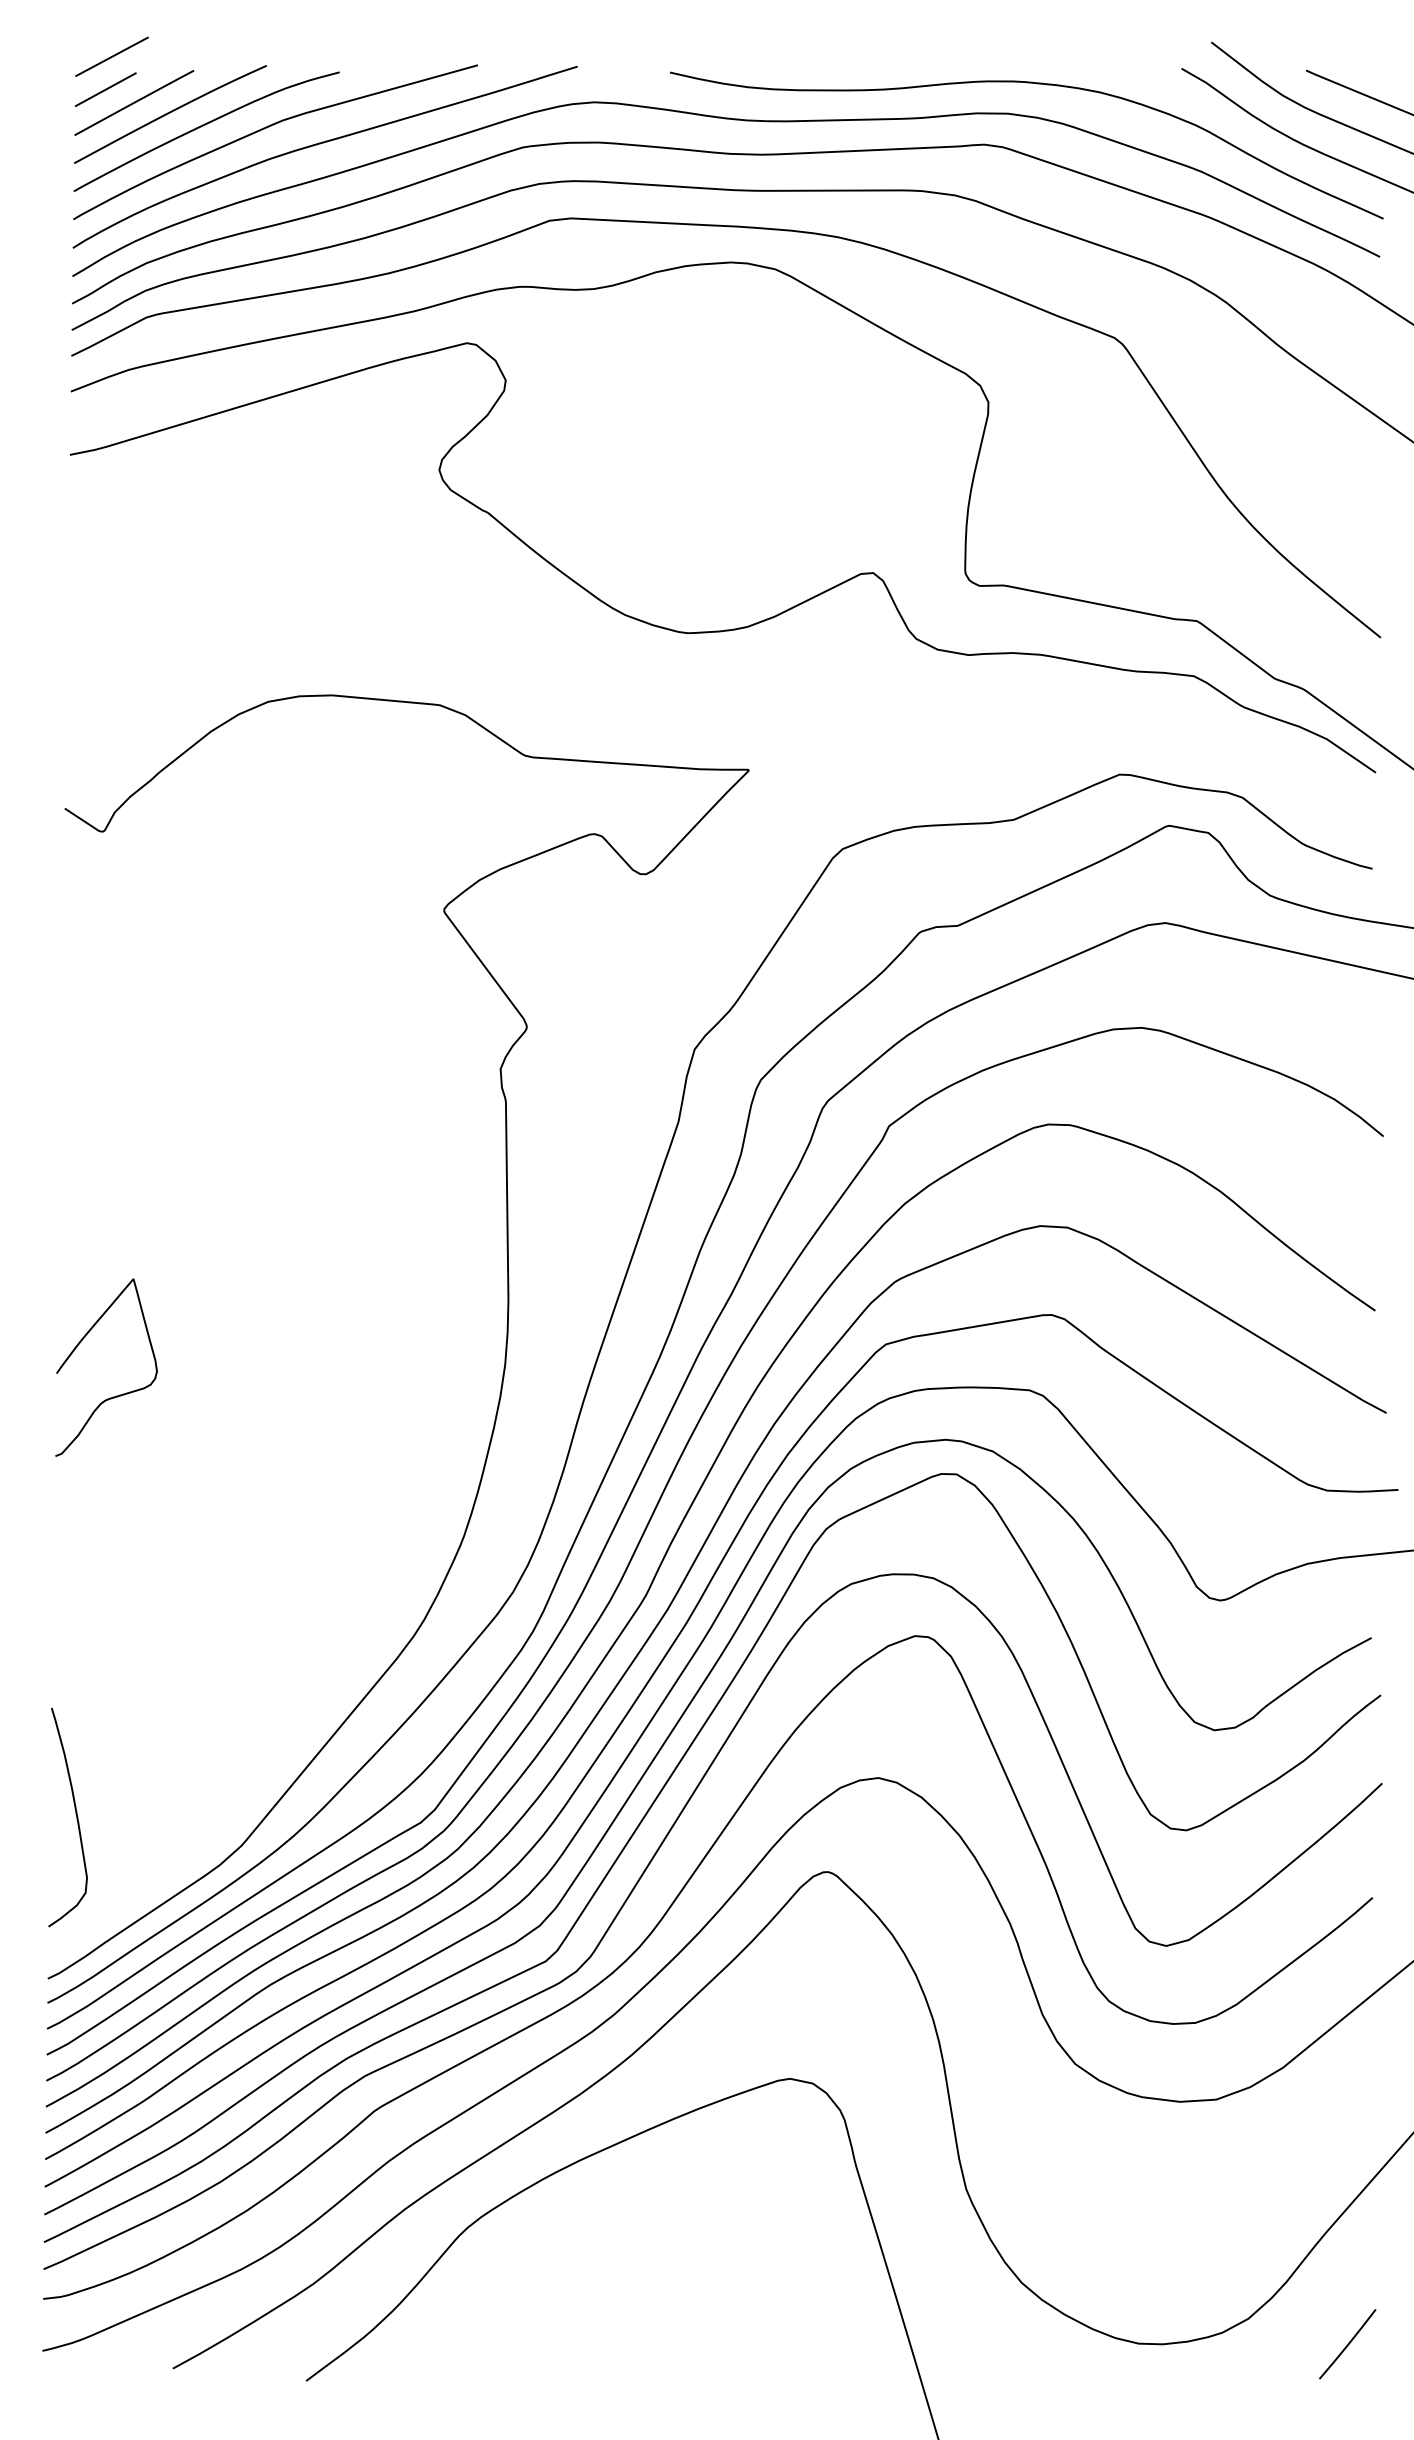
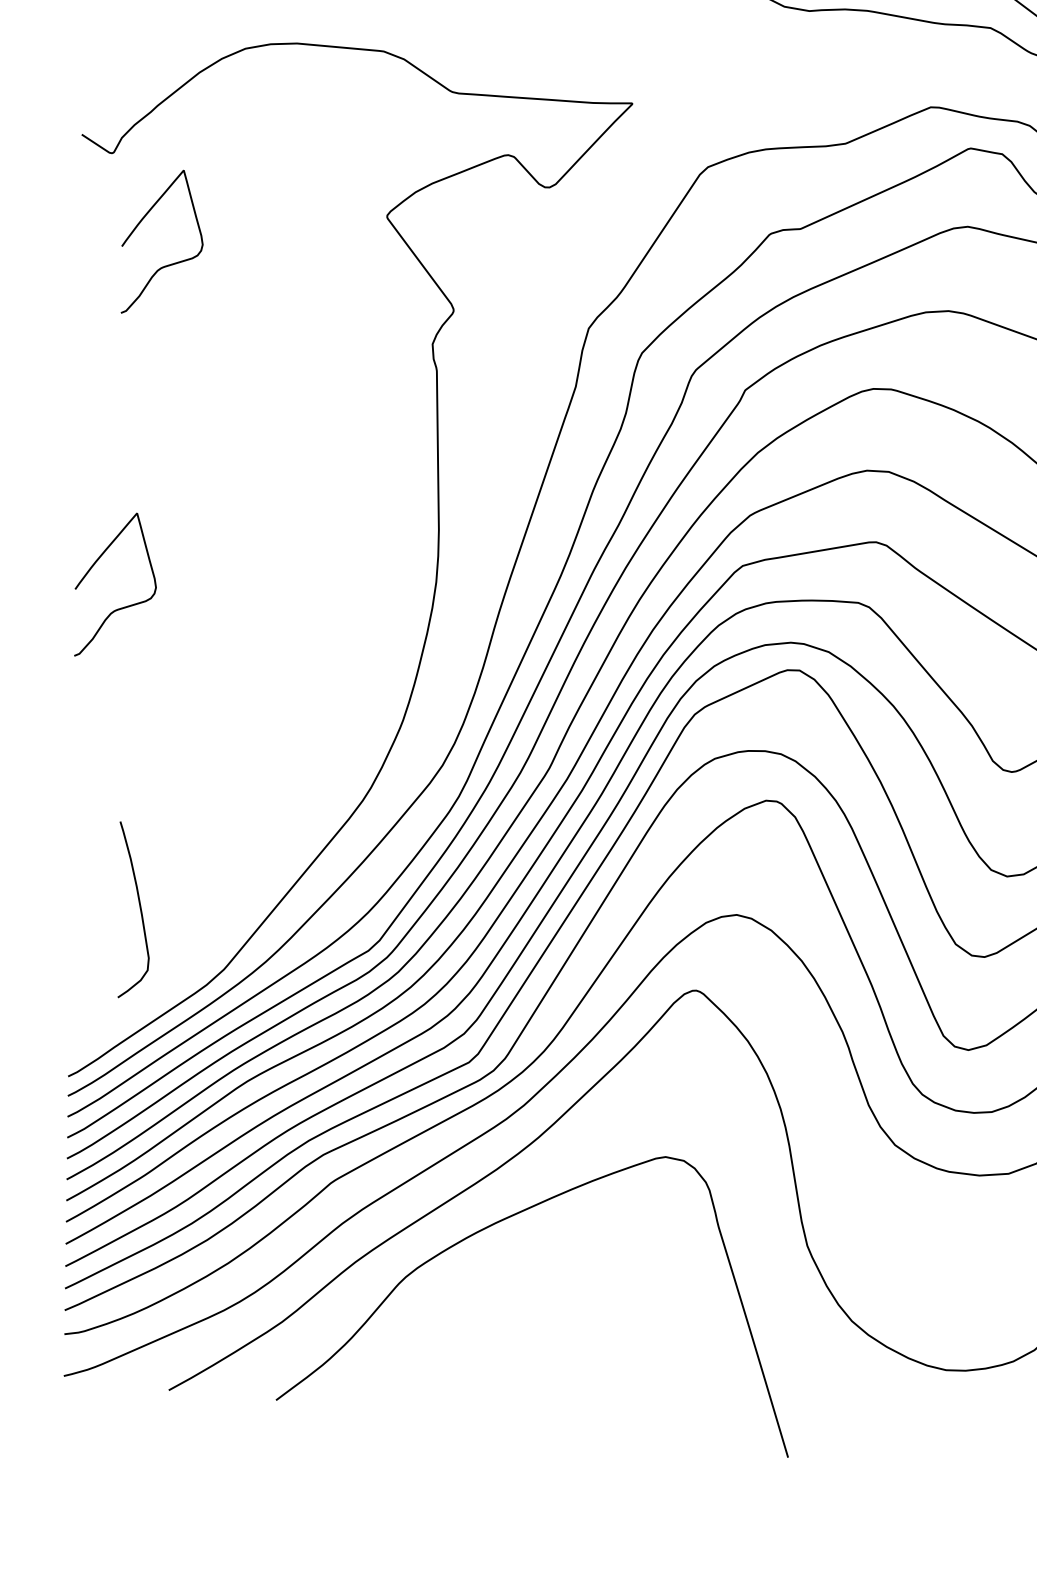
curve: (174, 969) -> (170, 264), added
curve: (75, 1814) -> (139, 907), moved

